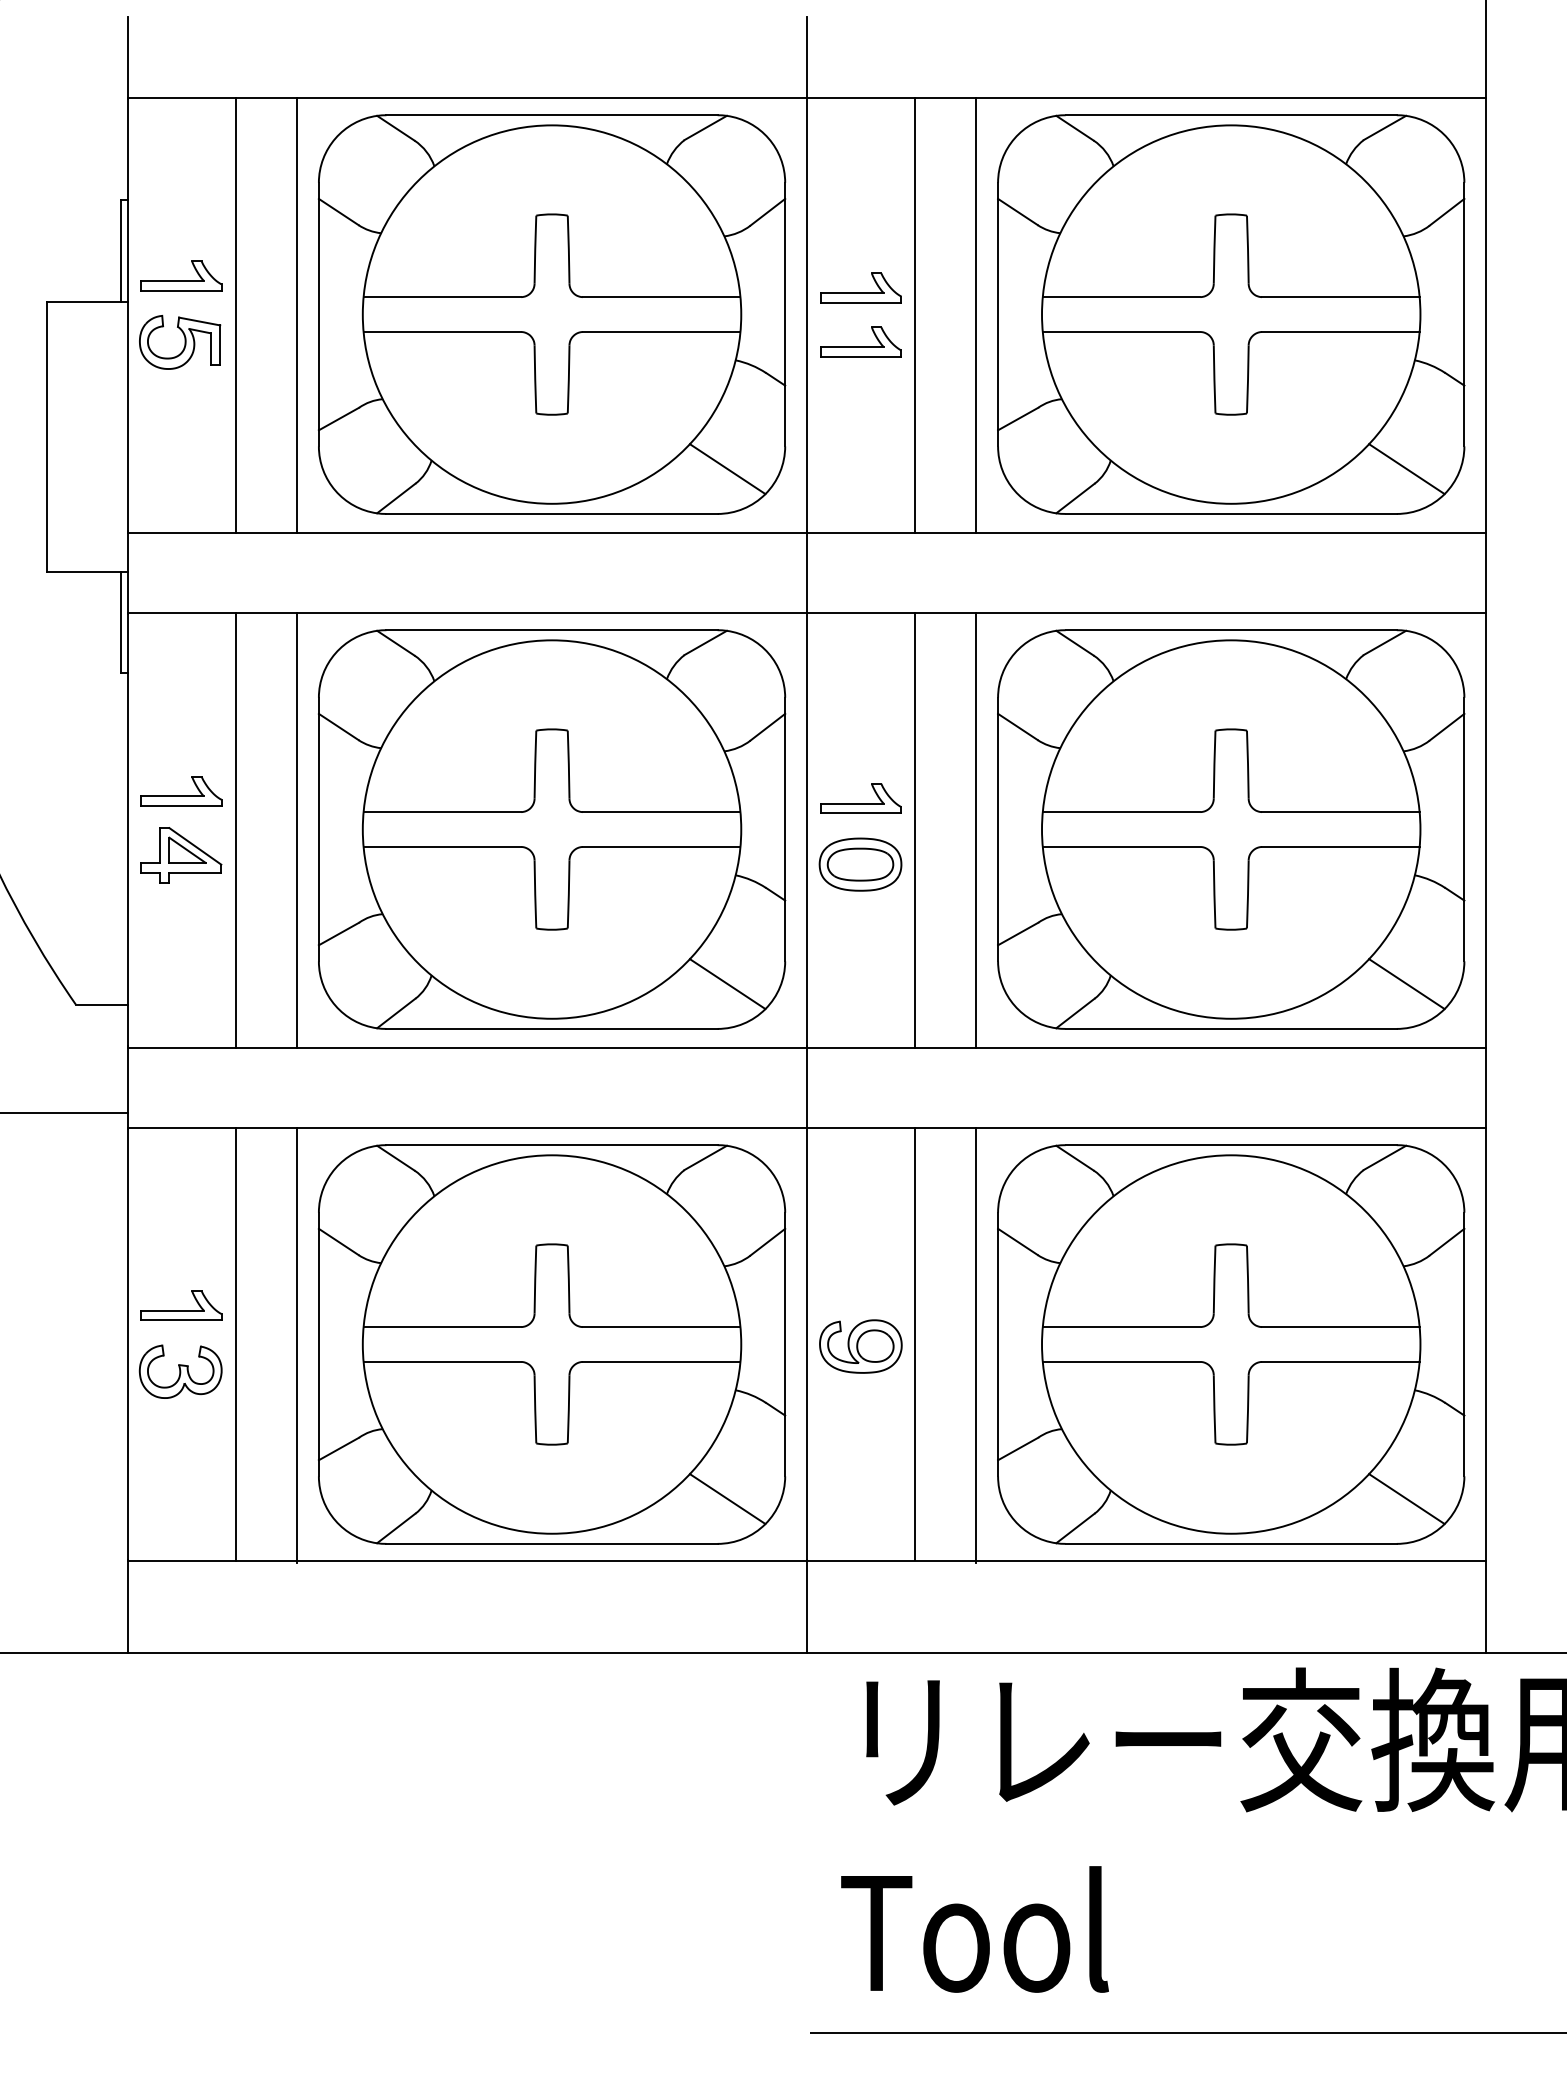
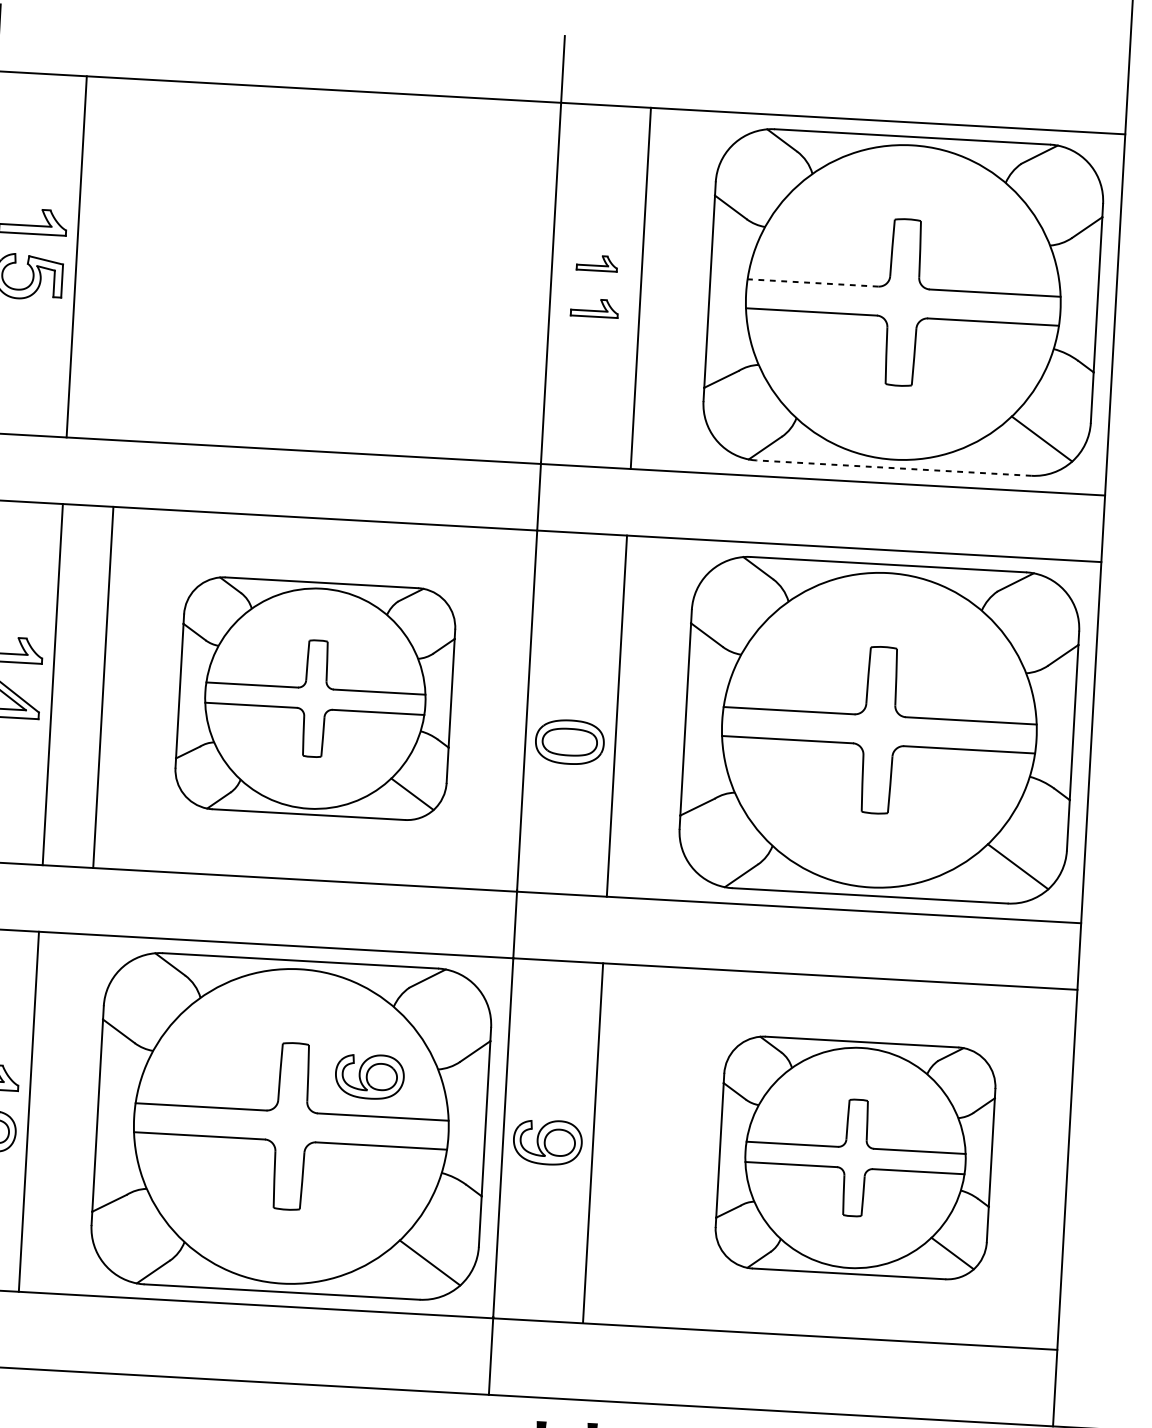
part: (860, 287) -> (596, 262), size x0.6
line: (1121, 297) -> (812, 283), solid -> dashed
line: (296, 314) -> (126, 259), removed
part: (551, 314) -> (338, 270), removed
line: (976, 314) -> (691, 290), removed
part: (860, 341) -> (594, 307), size x0.7
line: (1231, 513) -> (894, 467), solid -> dashed
part: (860, 798) -> (572, 687), removed
part: (552, 829) -> (315, 698), size x0.7
line: (976, 829) -> (667, 718), removed
part: (642, 1279) -> (369, 1076), added
line: (296, 1344) -> (79, 1114), removed
line: (976, 1344) -> (643, 1146), removed
part: (1231, 1344) -> (855, 1157), size x0.7

